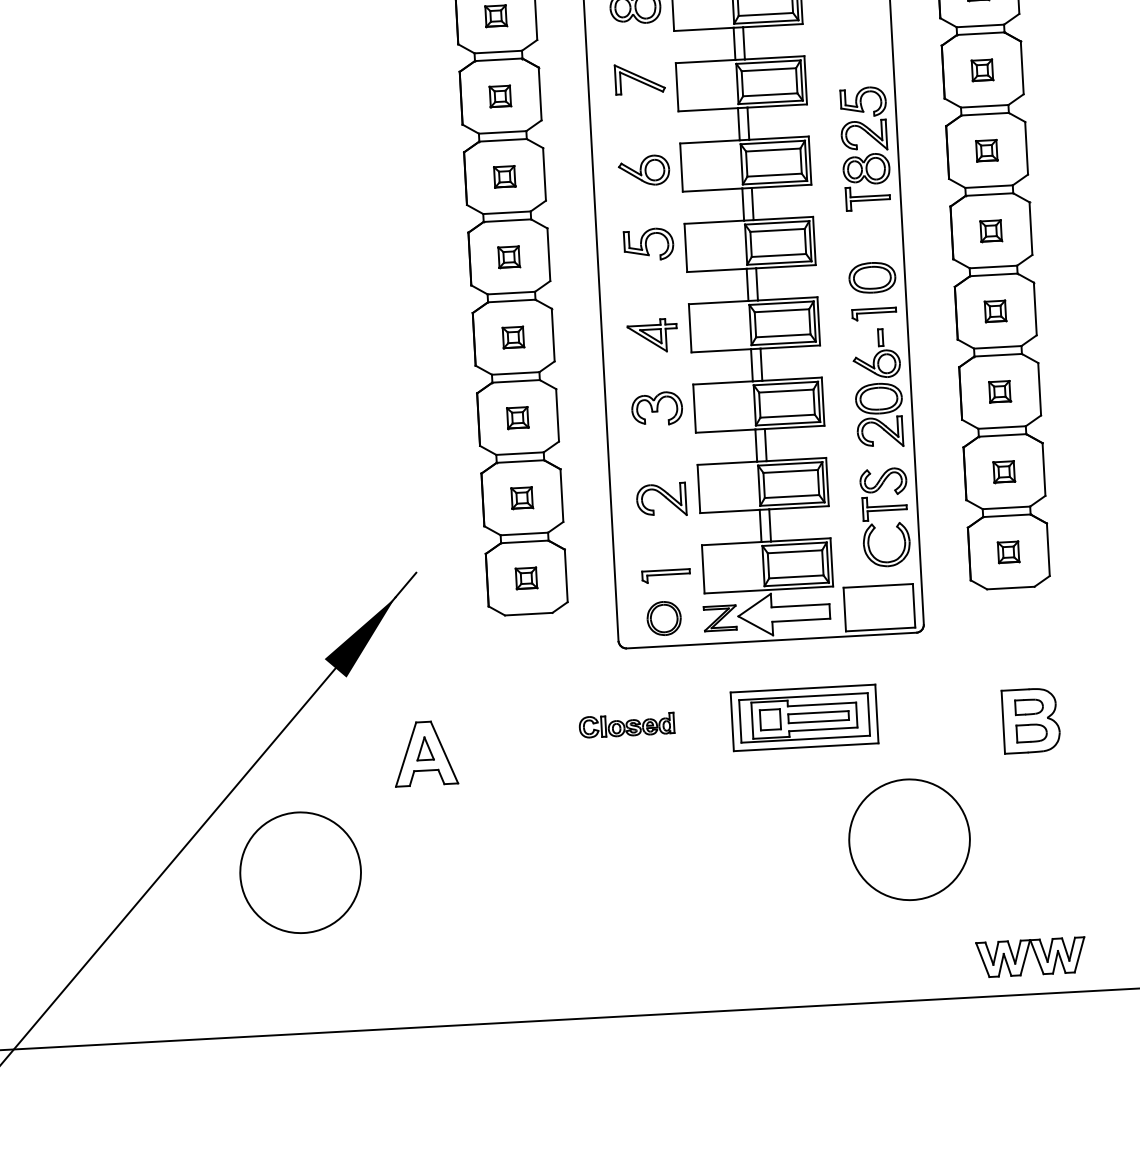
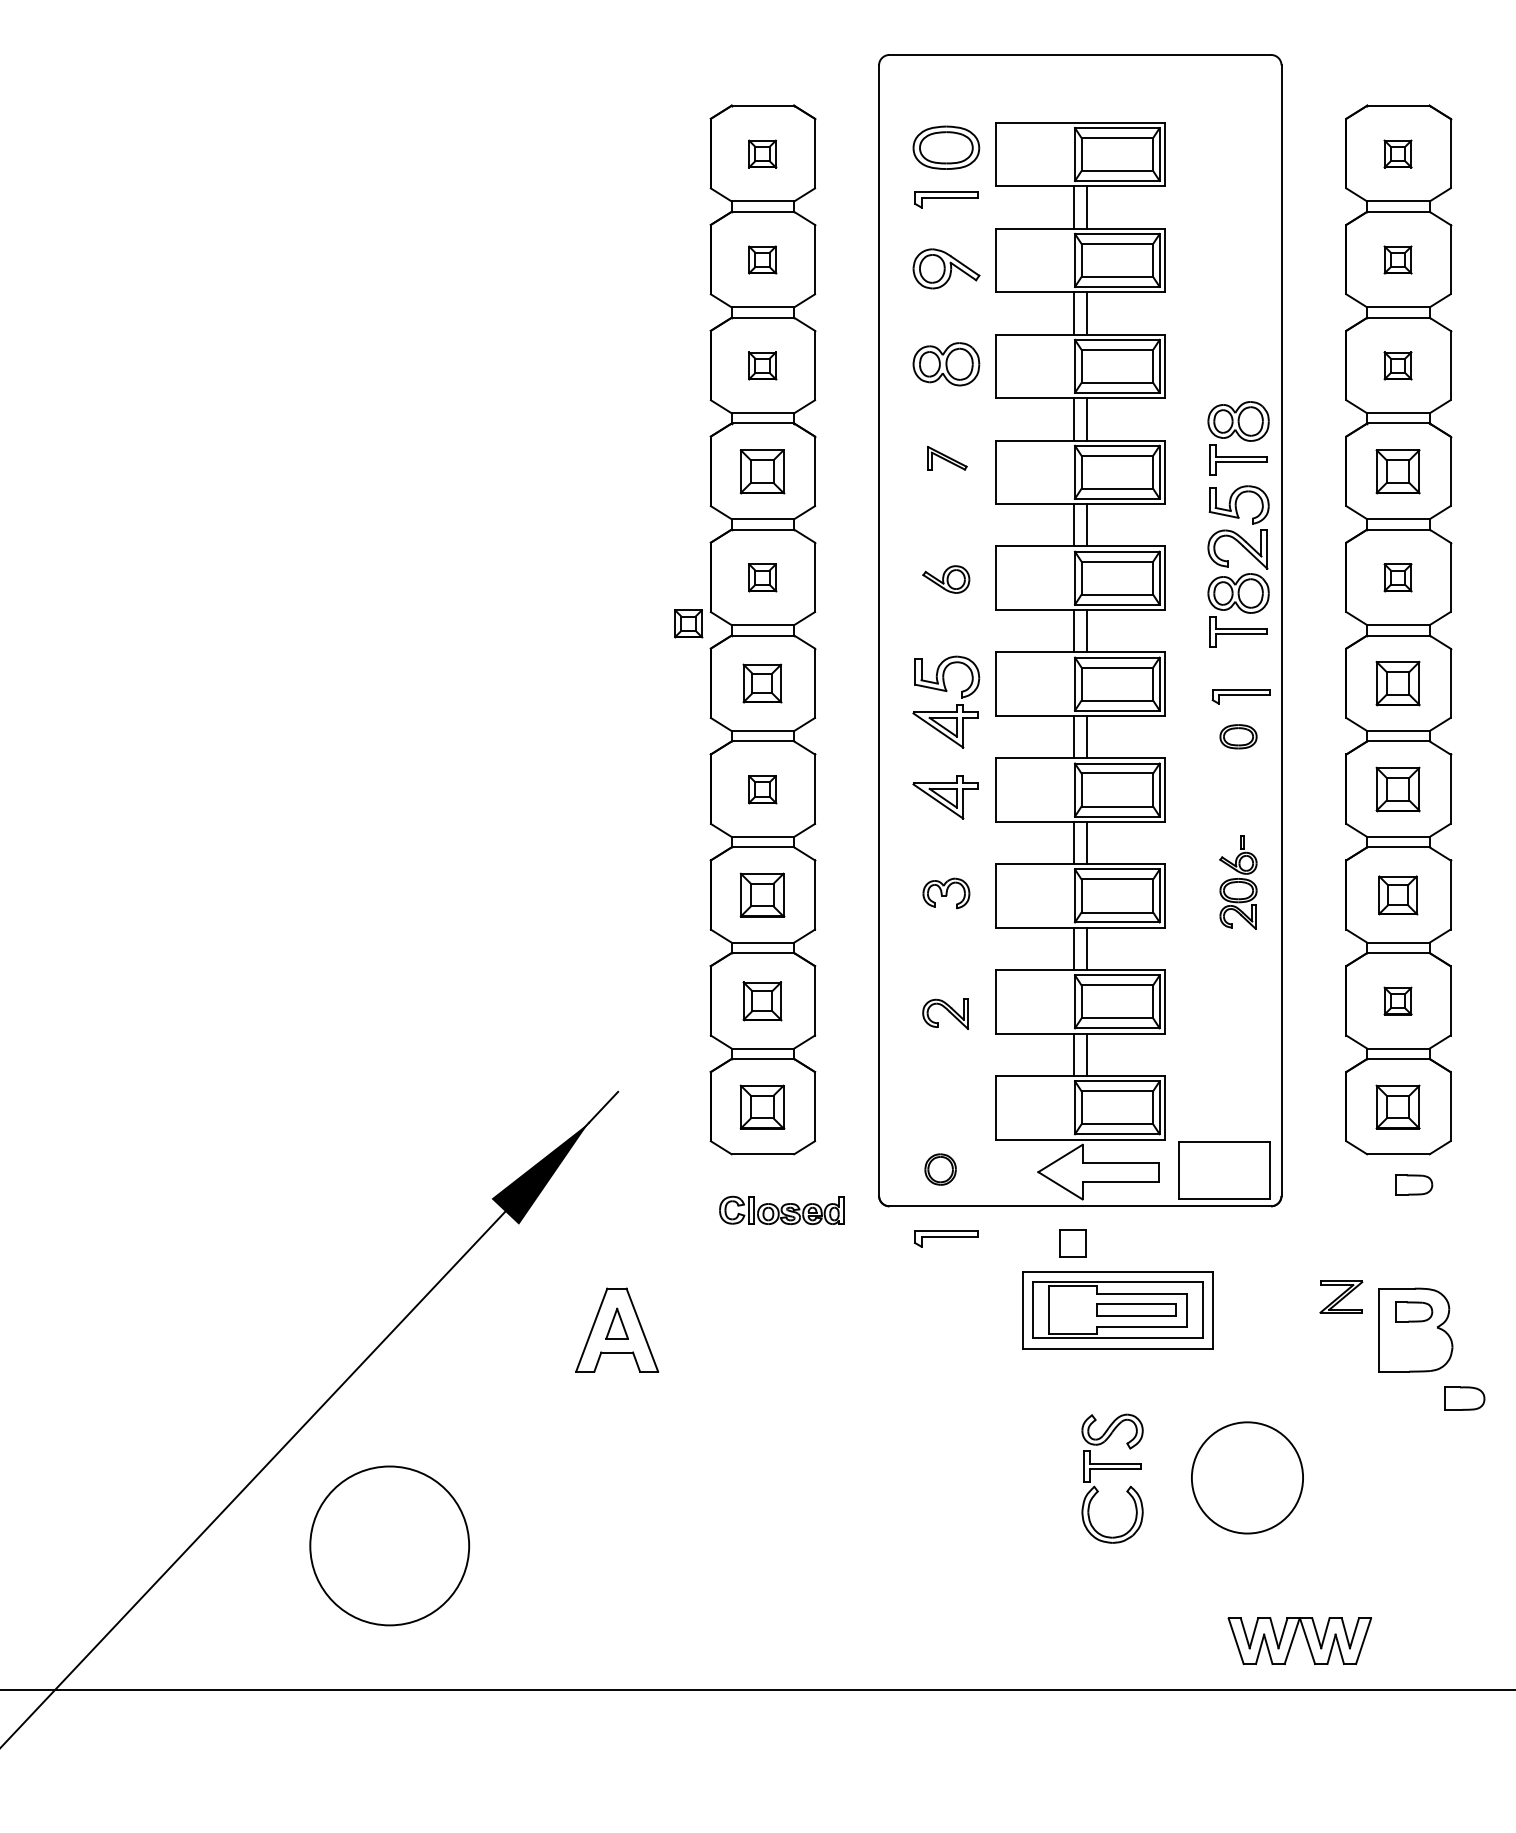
part: (860, 51) -> (1238, 438), added
part: (982, 70) -> (1397, 471), size x1.6
part: (640, 78) -> (947, 458), size x0.6
part: (500, 96) -> (762, 471), size x1.6
part: (644, 170) -> (946, 579), size x0.7
part: (450, 214) -> (688, 623), added
part: (990, 230) -> (1397, 683), size x1.6
part: (509, 257) -> (762, 683), size x1.4
part: (872, 277) -> (1238, 736), size x0.6
part: (649, 282) -> (945, 726), added
part: (995, 311) -> (1397, 789), size x1.6
part: (873, 314) -> (1240, 696), moved
part: (878, 388) -> (1238, 882), size x0.6
part: (999, 391) -> (1397, 895), size x1.4
part: (657, 408) -> (946, 893), size x0.7
part: (517, 417) -> (762, 895), size x1.6
part: (522, 497) -> (762, 1000), size x1.4
part: (661, 500) -> (945, 1014), size x0.7
part: (884, 510) -> (1112, 1469), moved
part: (1008, 551) -> (1397, 1106), size x1.6
part: (666, 575) -> (946, 1238), moved
part: (526, 577) -> (762, 1106), size x1.6
part: (1024, 610) -> (1414, 1184), added
part: (720, 617) -> (1341, 1296), moved
part: (664, 618) -> (940, 1169), size x0.7
part: (769, 719) -> (1072, 1243), moved
part: (626, 724) -> (781, 1209), moved
part: (1031, 733) -> (1464, 1398), moved
circle: (909, 839) -> (1247, 1477), size x0.7
circle: (300, 872) -> (389, 1545), moved
part: (1030, 956) -> (1299, 1640), moved

